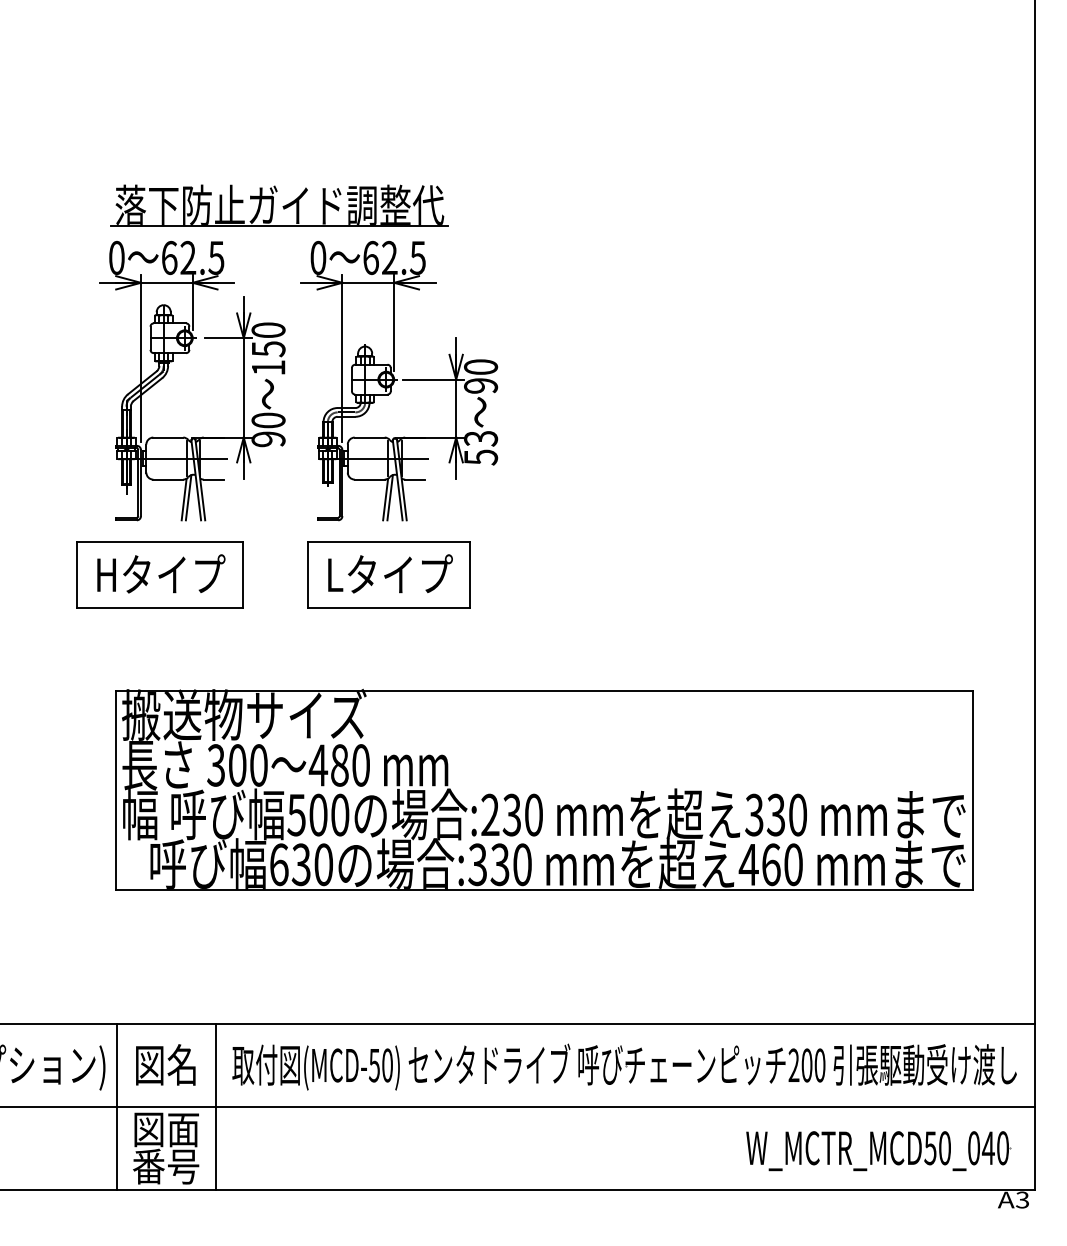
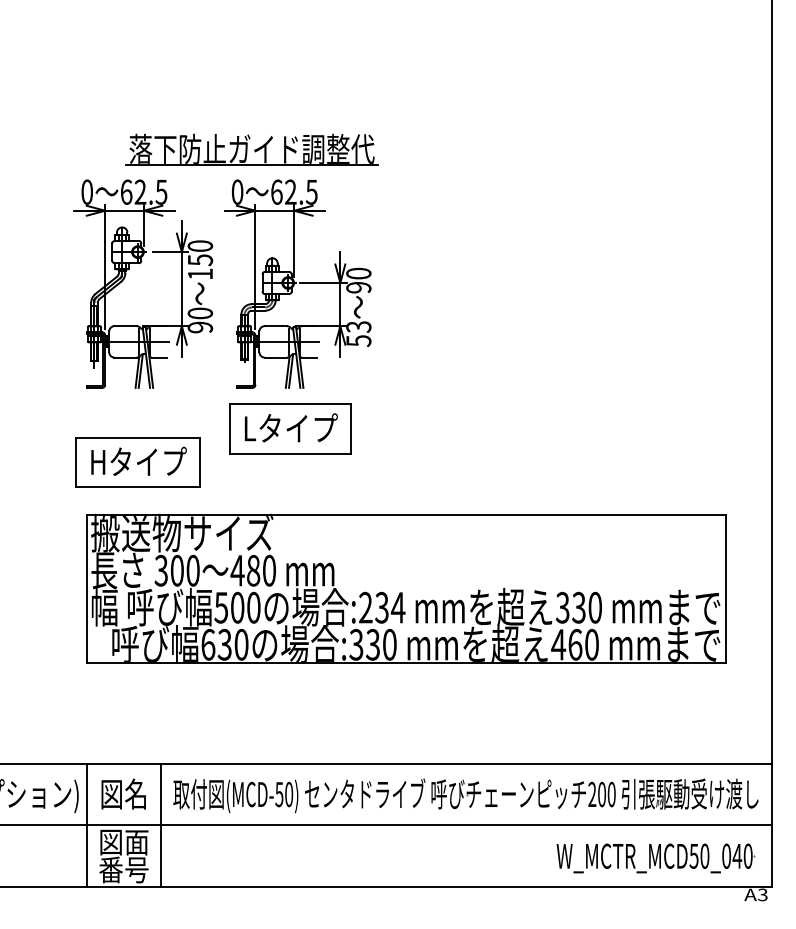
part: (279, 205) -> (251, 149), moved
part: (159, 574) -> (137, 461), moved
text: (533, 814) -> (398, 607), :230 -> :234

